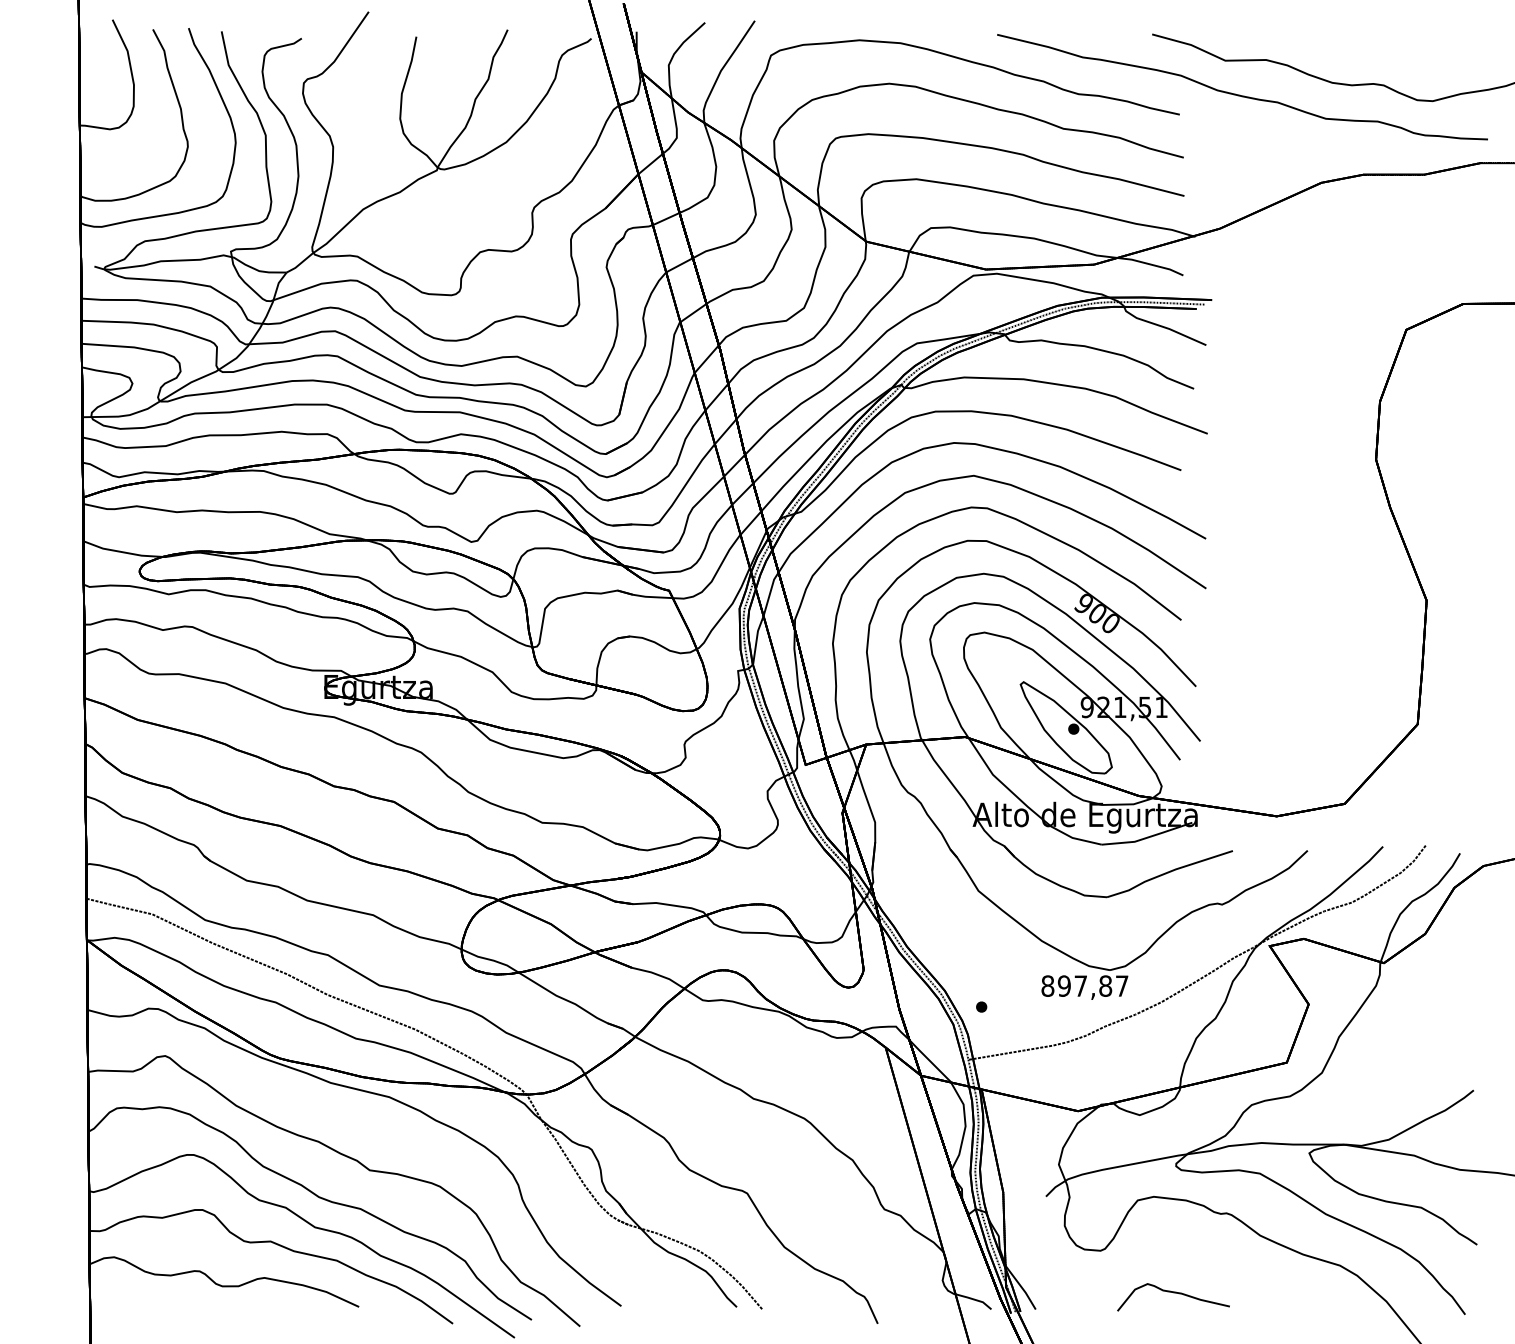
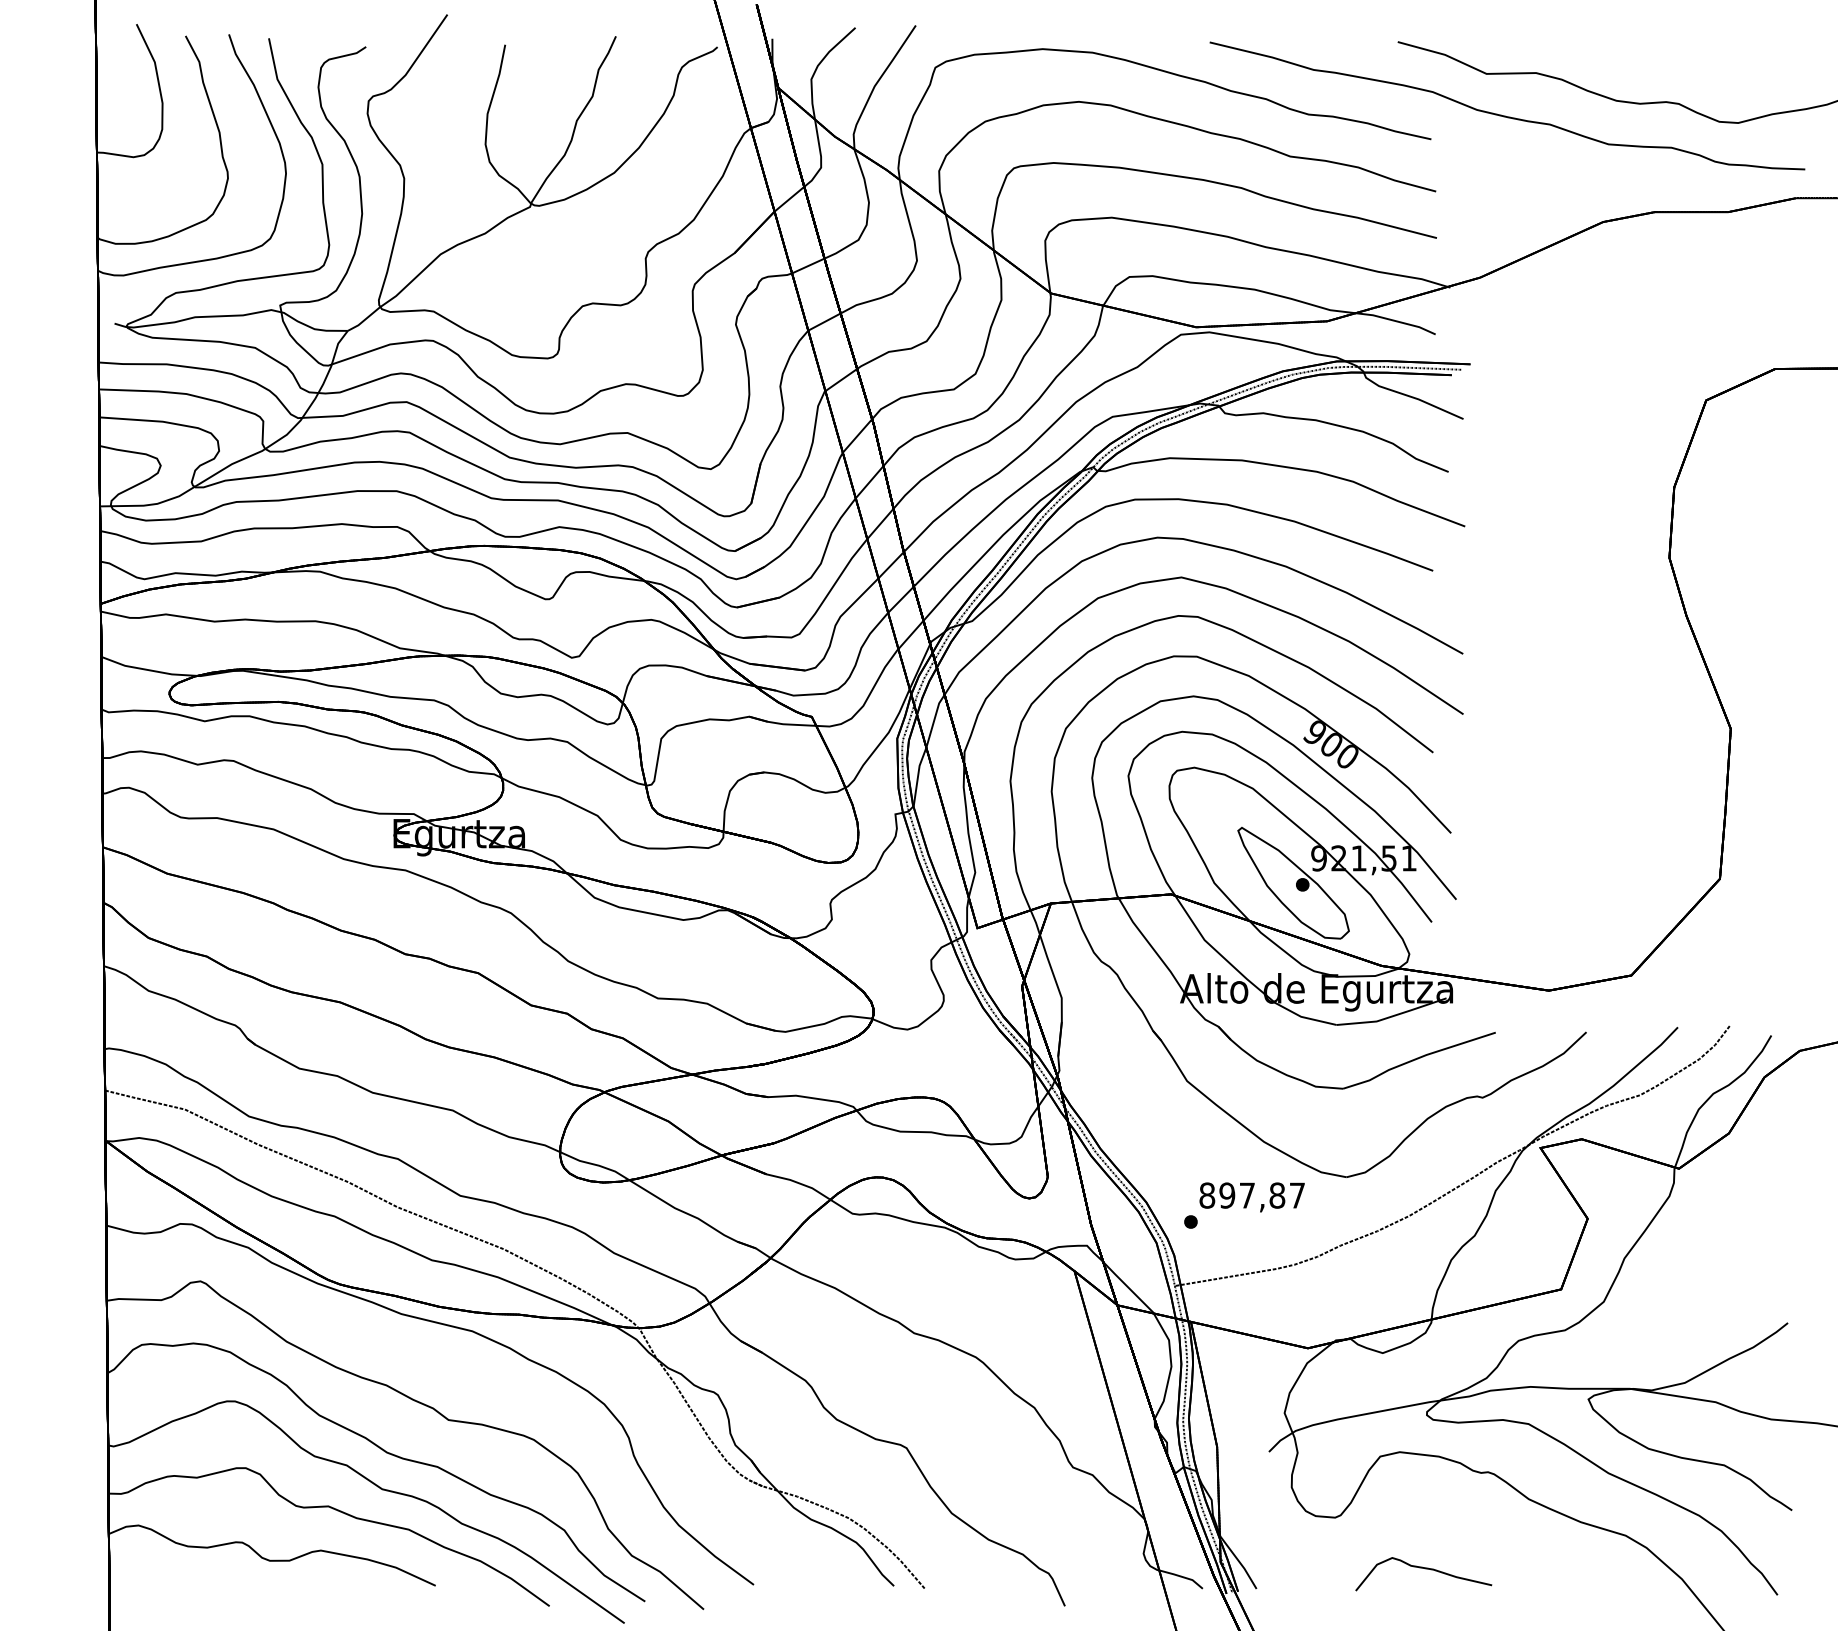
text: (1084, 987) -> (1251, 1197), moved

